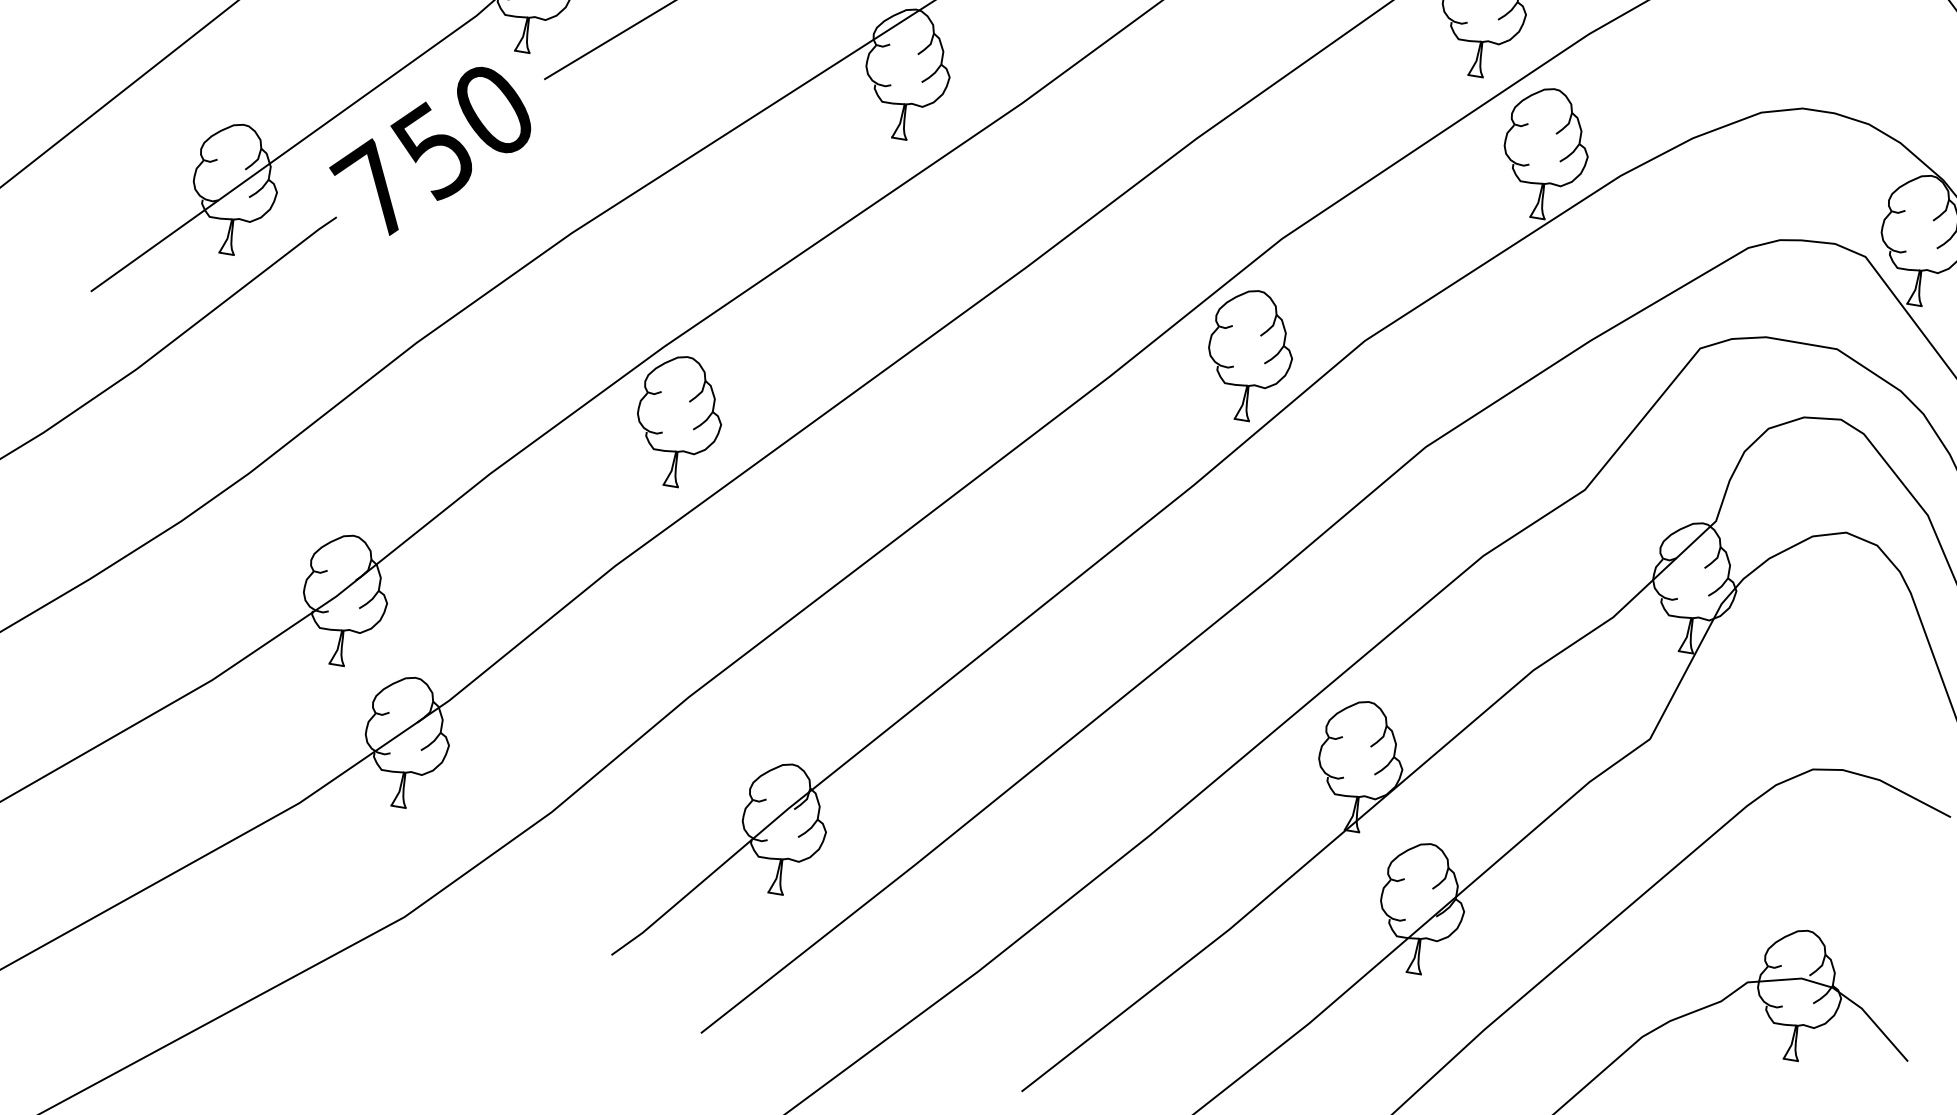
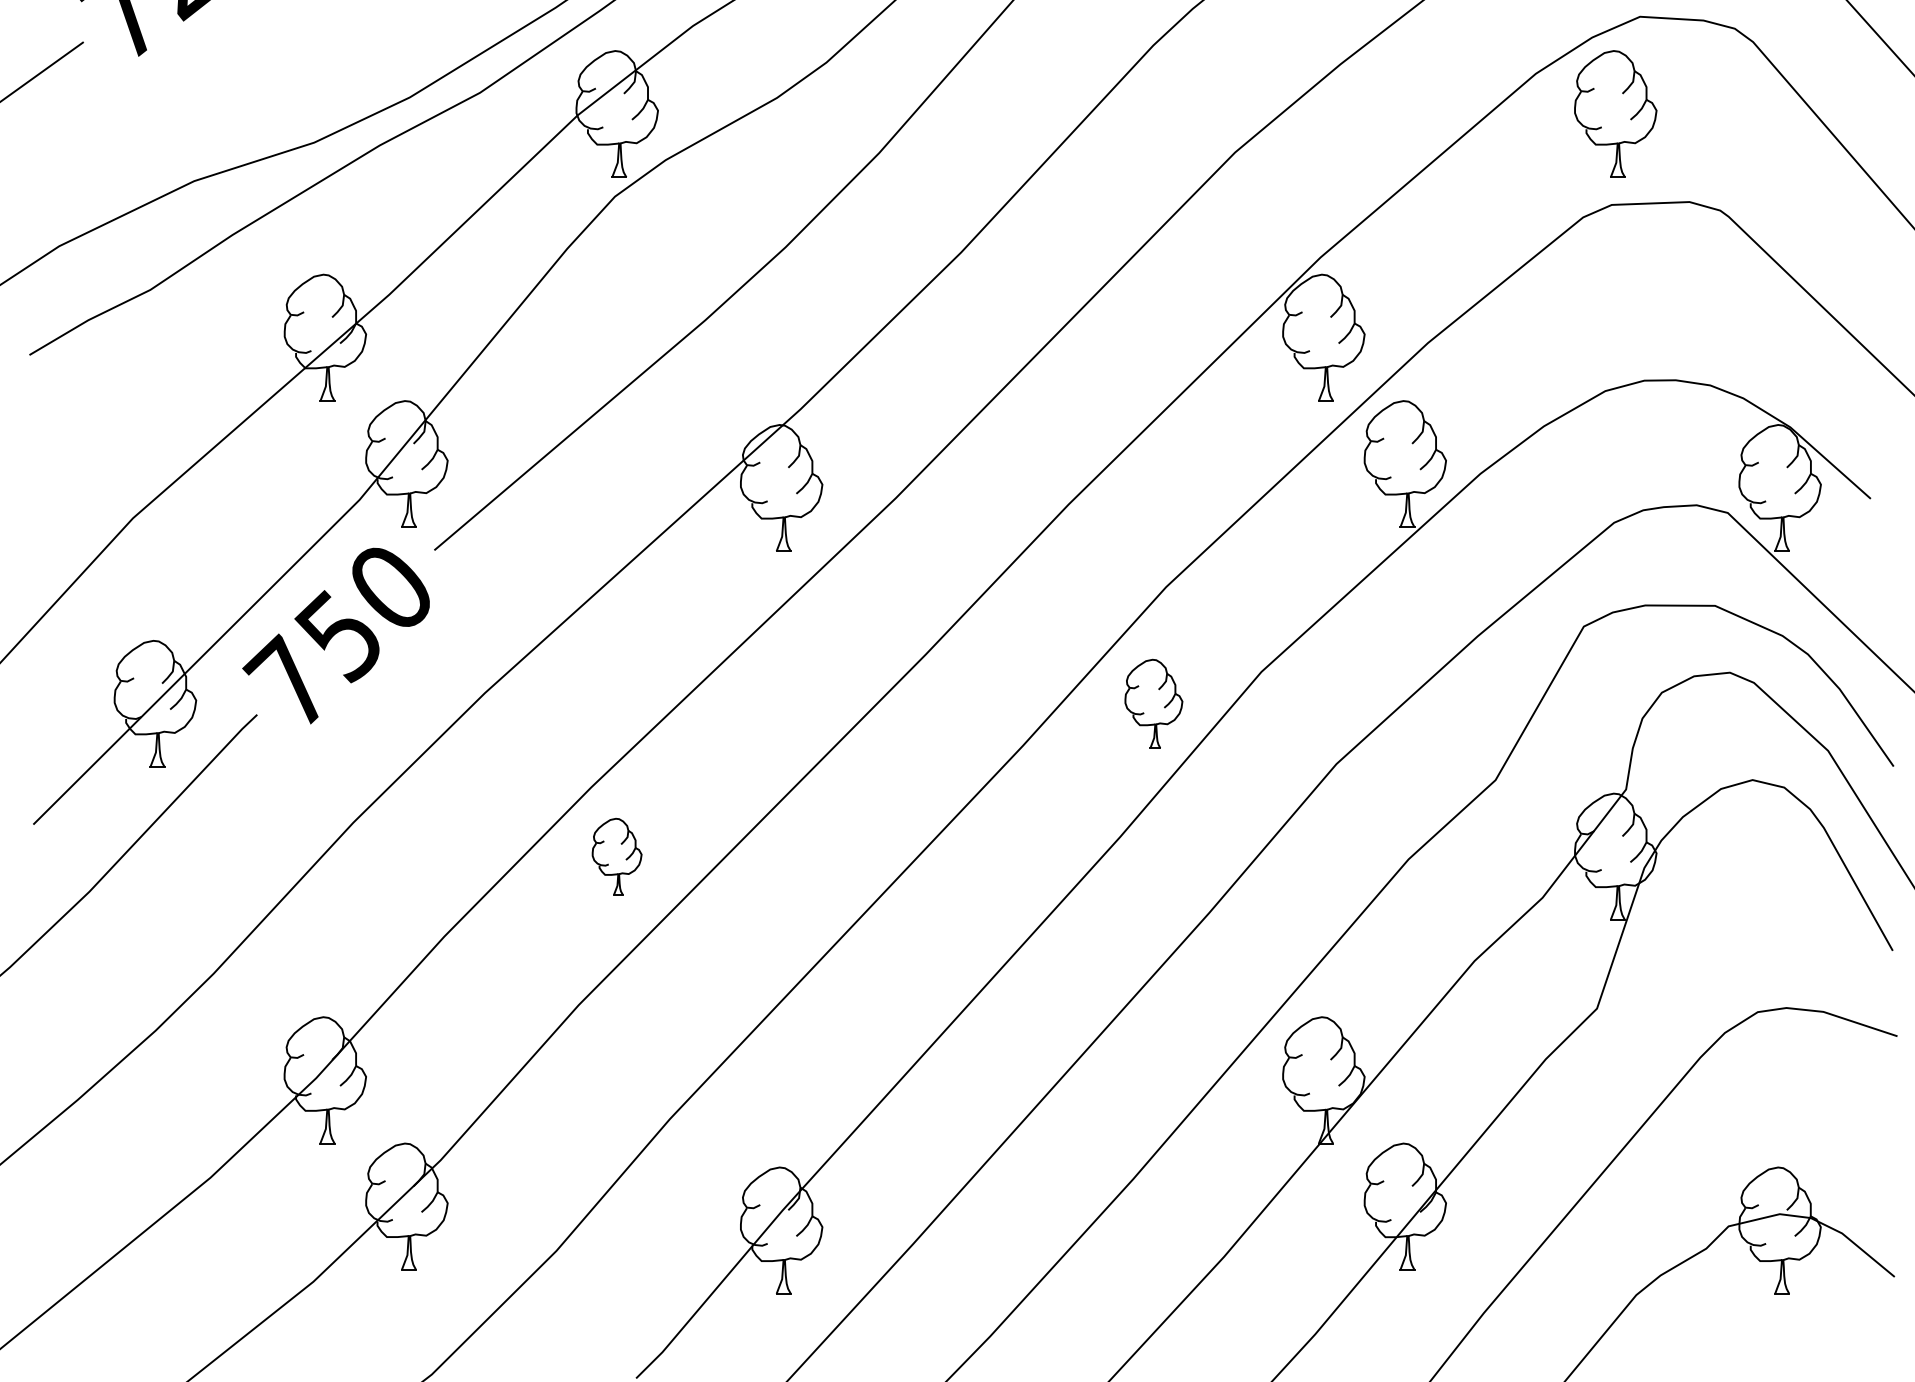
part: (1249, 355) -> (1153, 703), size x0.7
part: (678, 421) -> (616, 856), size x0.6

